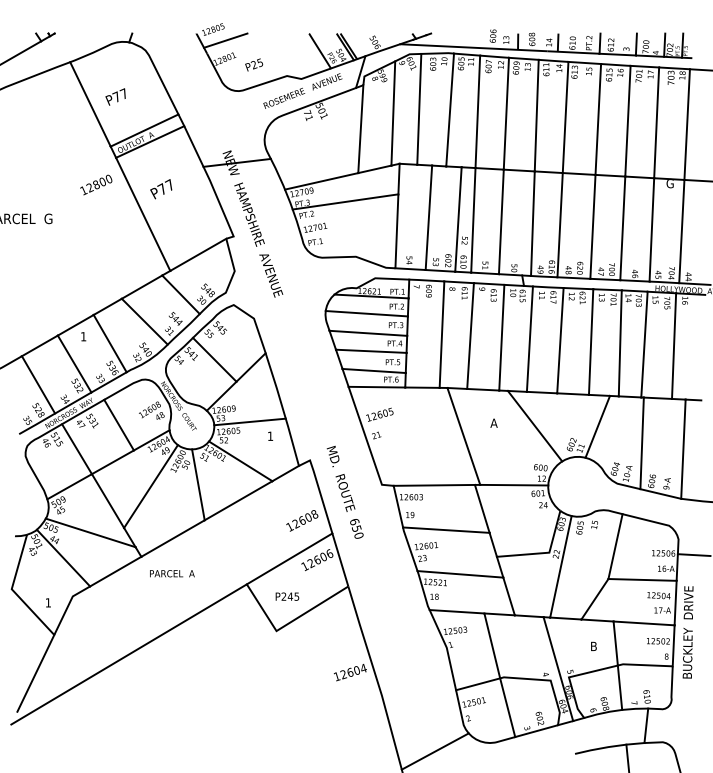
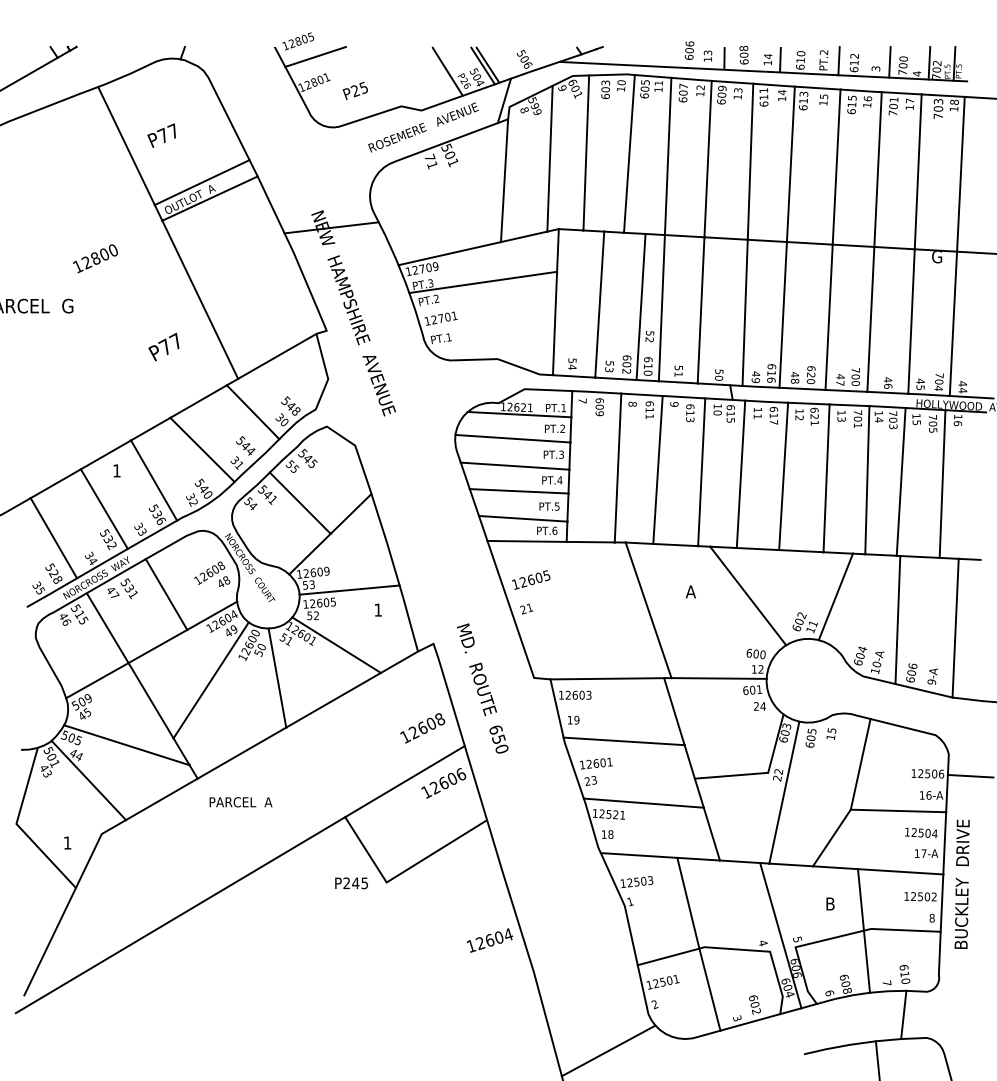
text: (96, 184) -> (95, 258), moved
text: (161, 189) -> (164, 347), moved
text: (287, 596) -> (351, 883), moved

